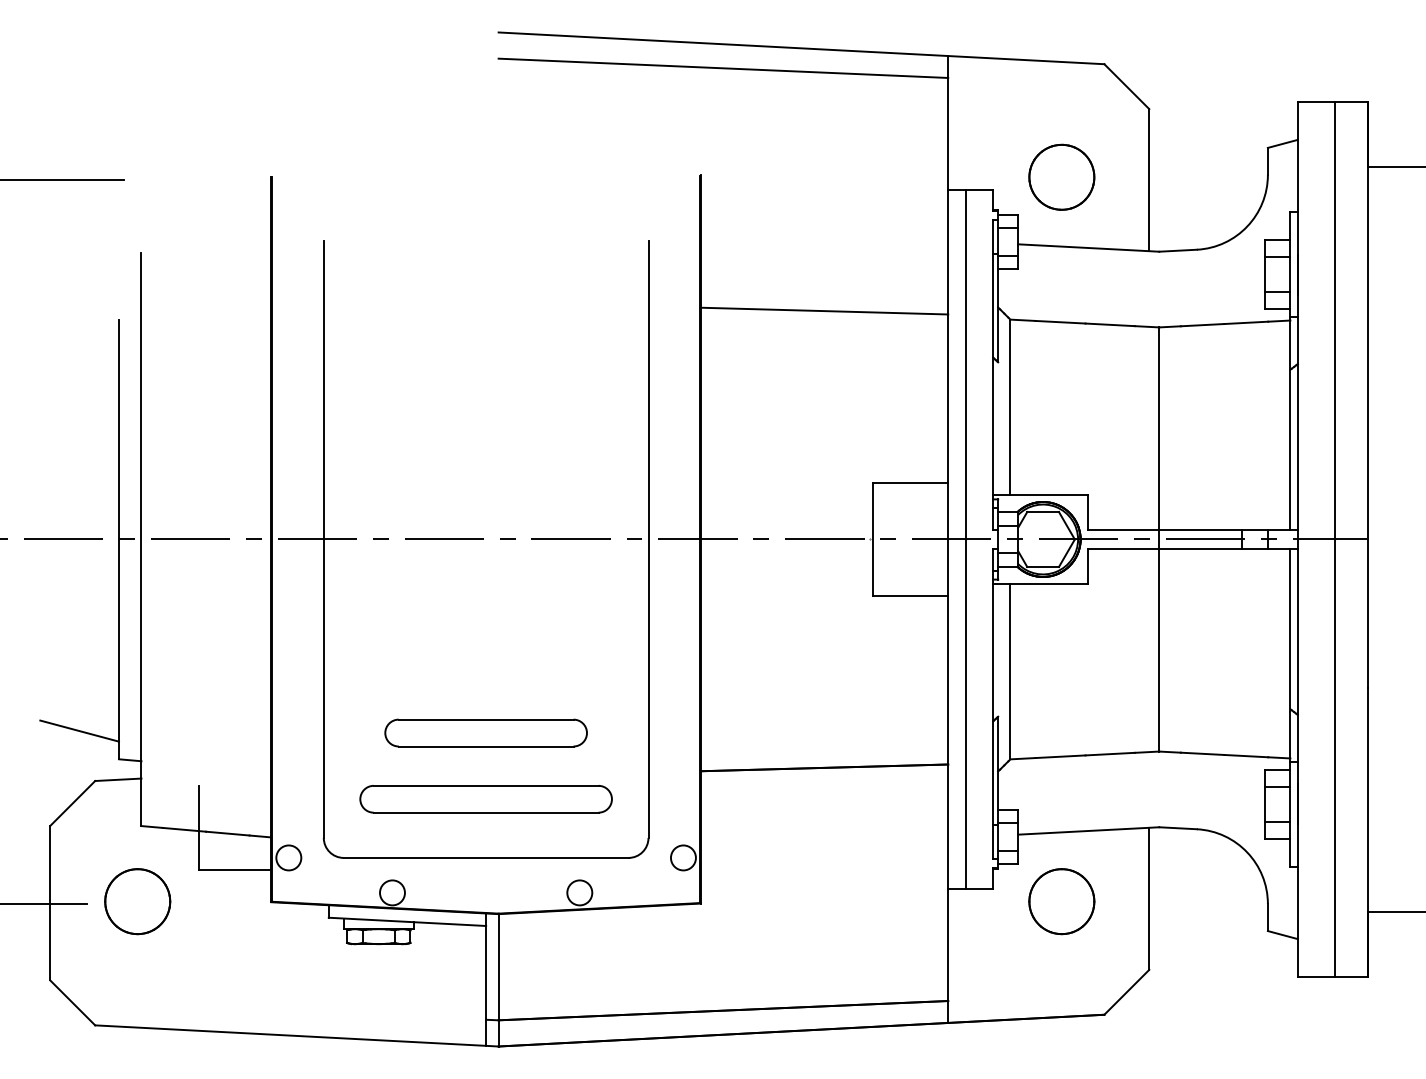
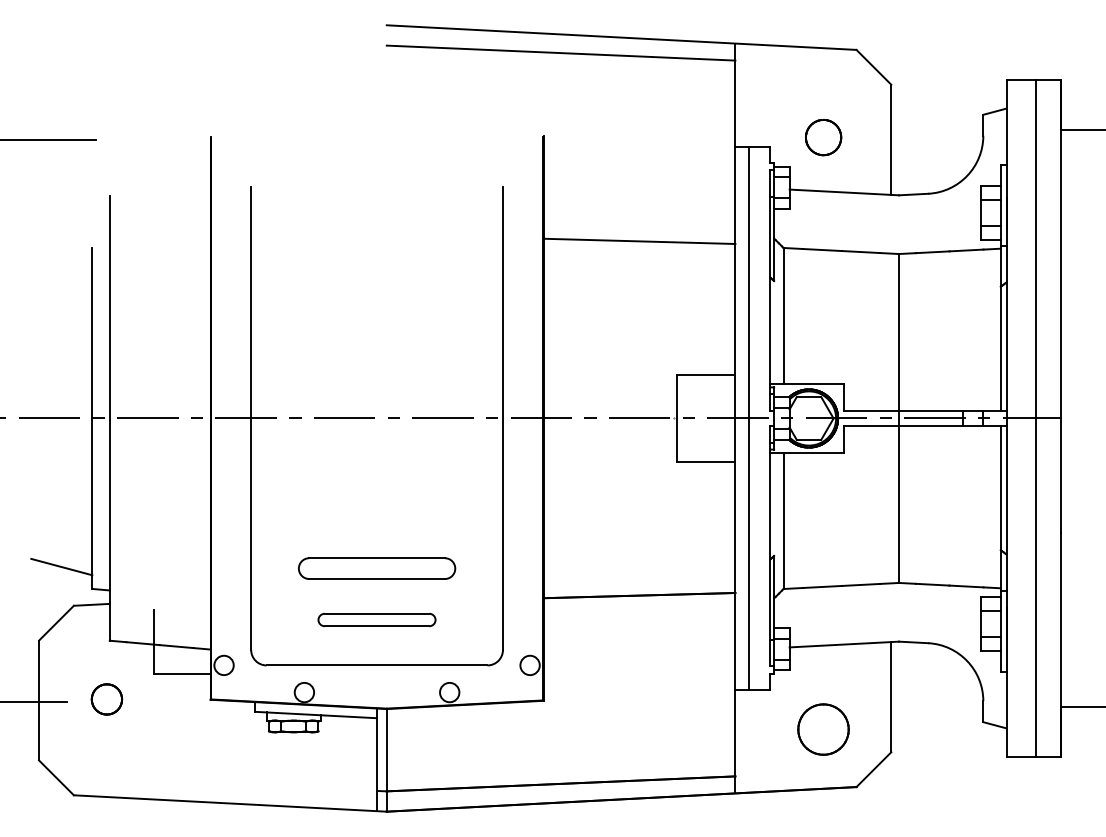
part: (1061, 176) -> (823, 136), size x0.7
part: (485, 799) -> (376, 620), size x0.6
part: (137, 901) -> (106, 699), size x0.6
part: (1061, 901) -> (823, 729), moved

